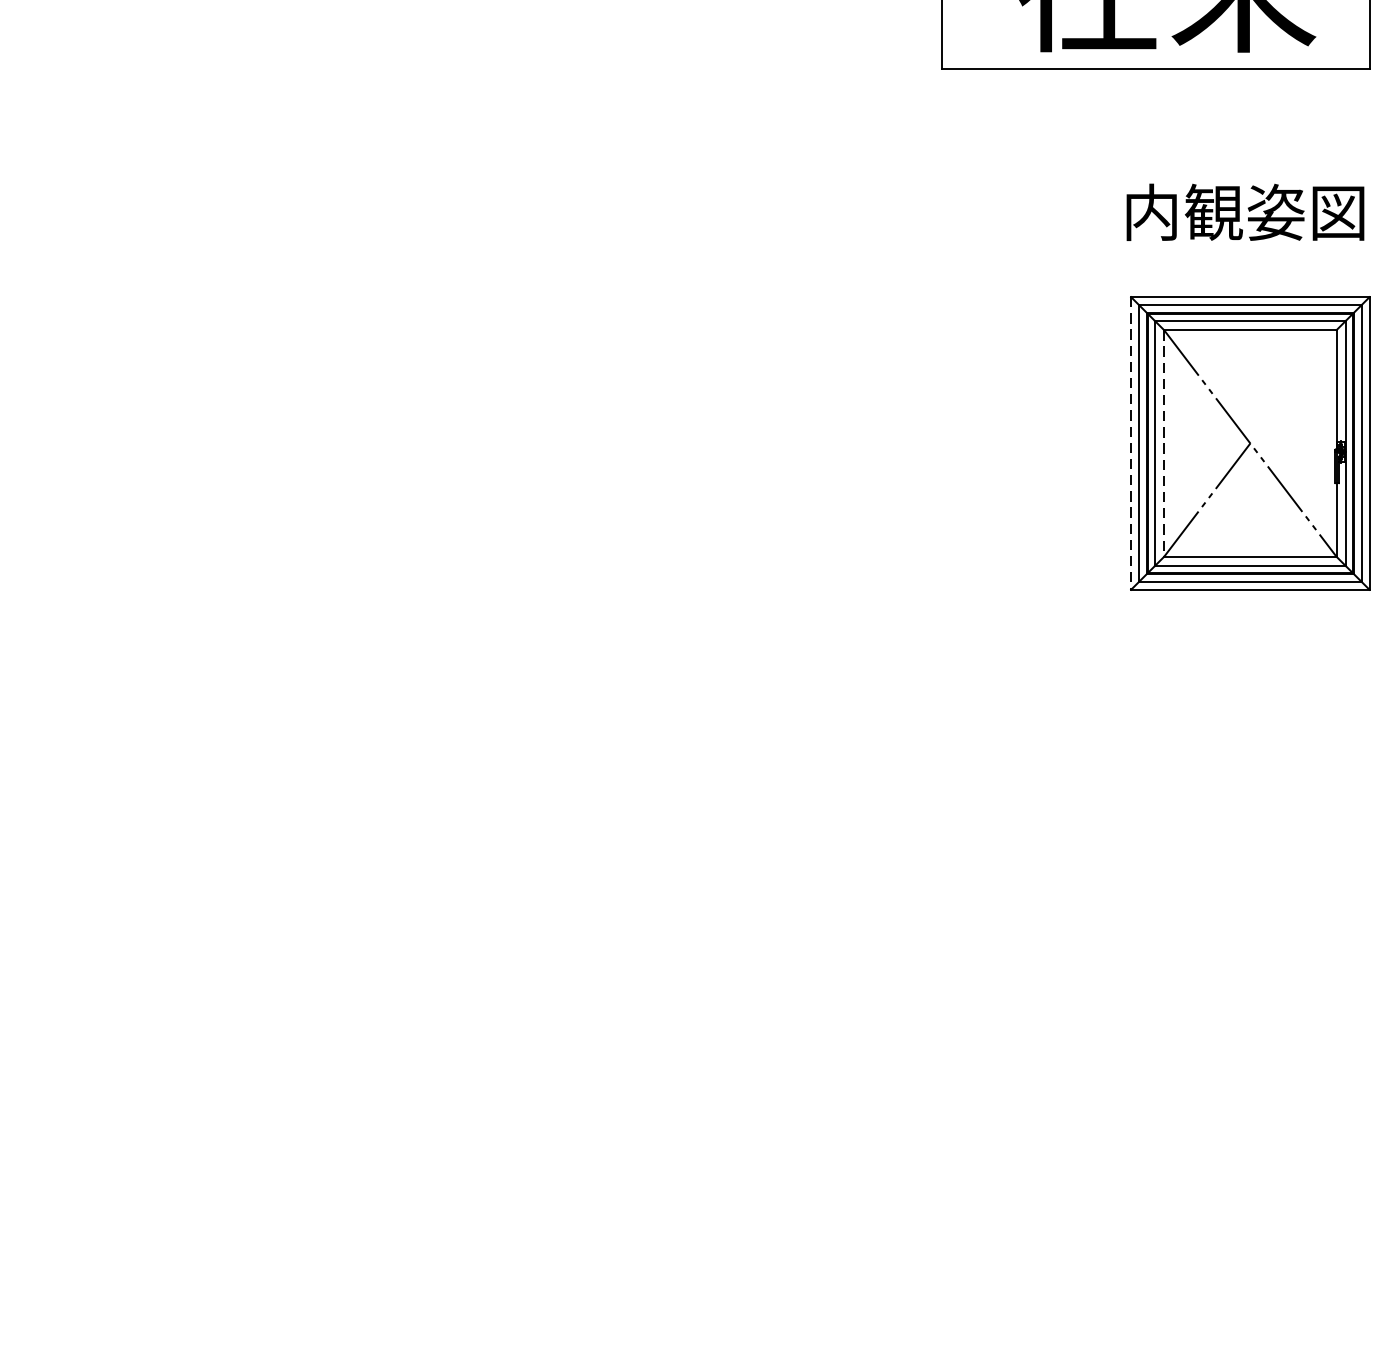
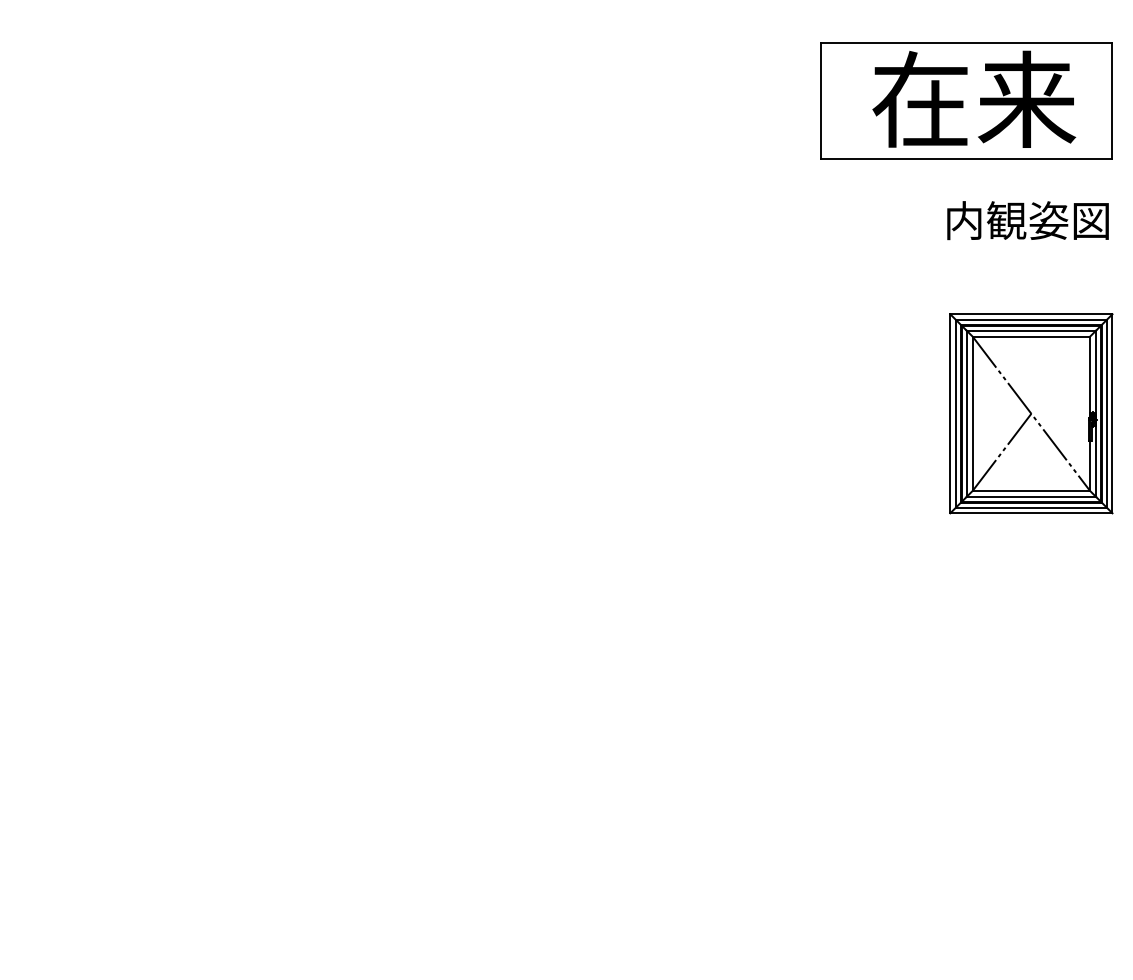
text: (1244, 212) -> (1027, 220), moved
line: (1131, 443) -> (950, 413), dashed -> solid
line: (1163, 444) -> (972, 414), dashed -> solid

